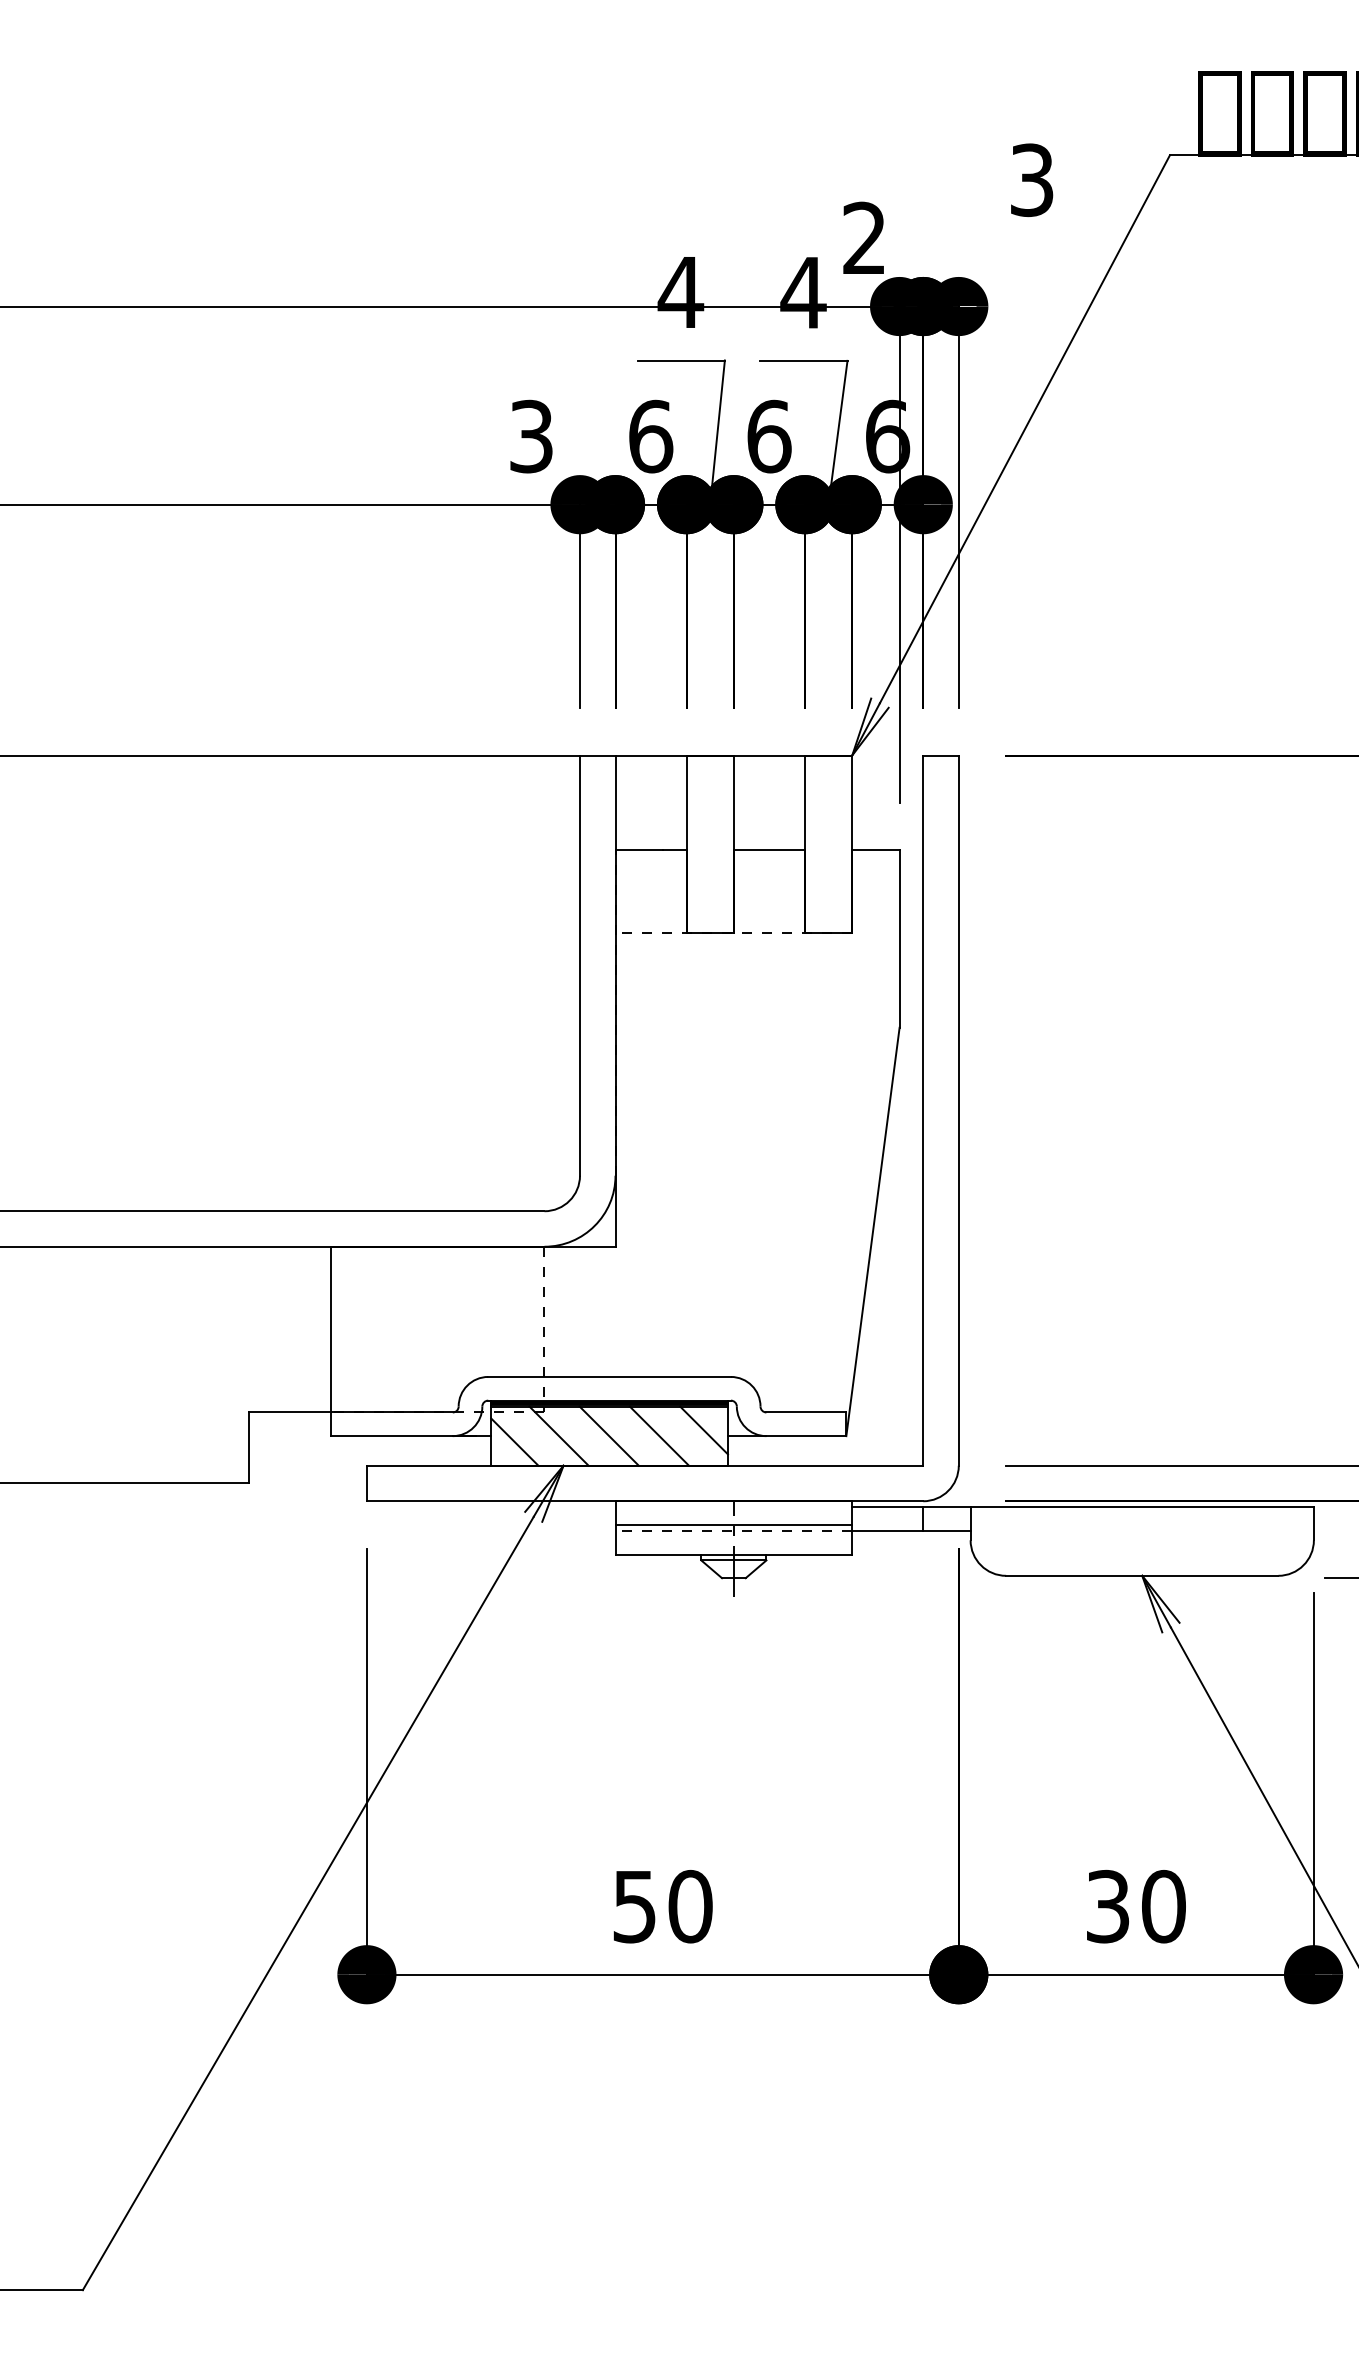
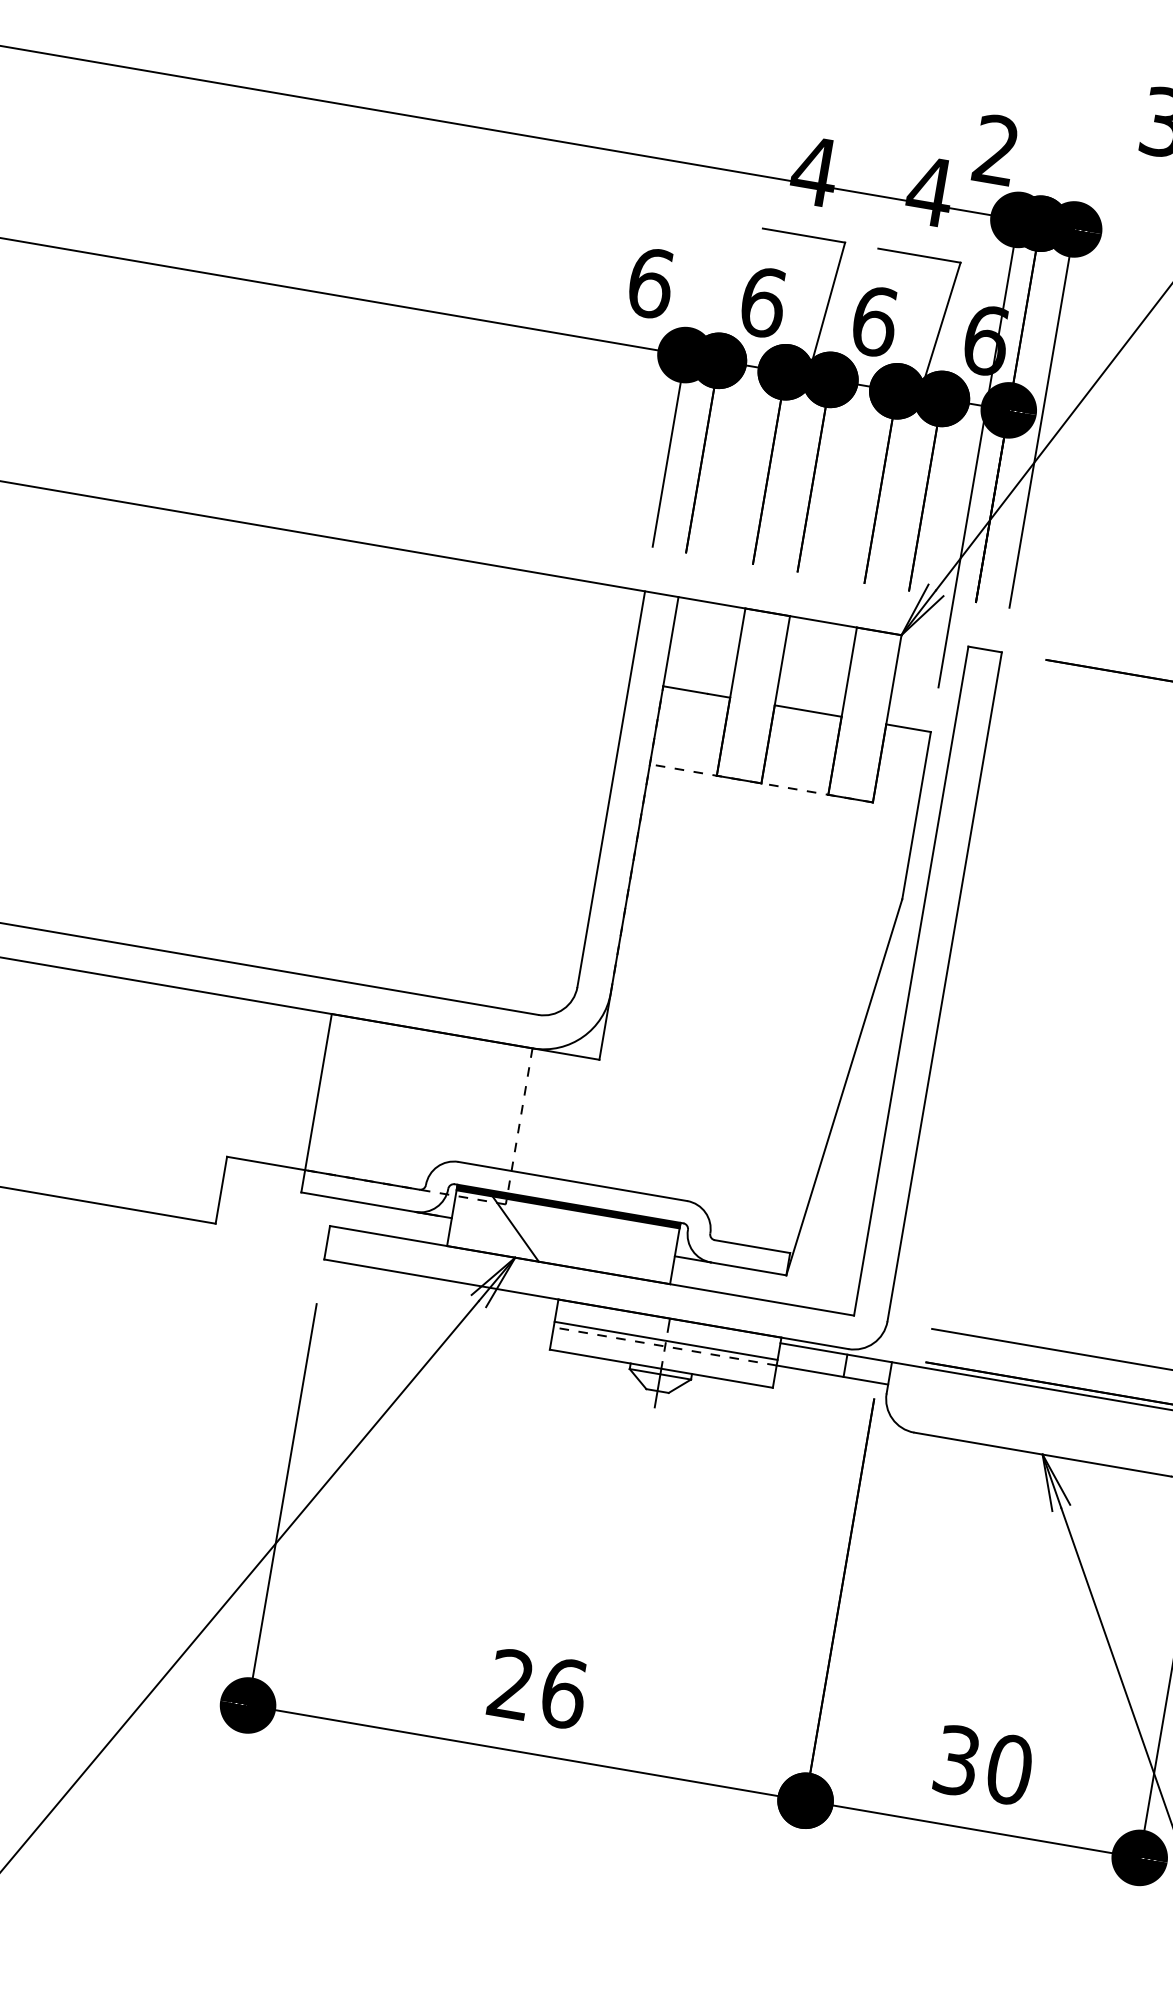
text: (532, 436) -> (651, 283), 3 -> 6
line: (703, 1430) -> (652, 1247), removed
line: (608, 1435) -> (562, 1236), removed
line: (659, 1435) -> (610, 1244), removed
line: (514, 1441) -> (472, 1226), removed
text: (663, 1906) -> (538, 1688), 50 -> 26

